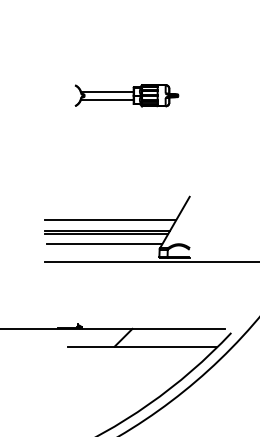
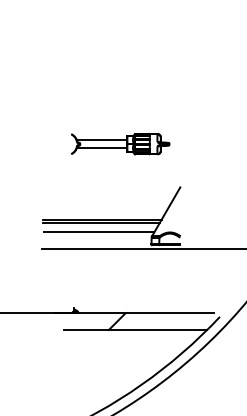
part: (126, 96) -> (120, 144), moved
line: (111, 220) -> (105, 209), removed

